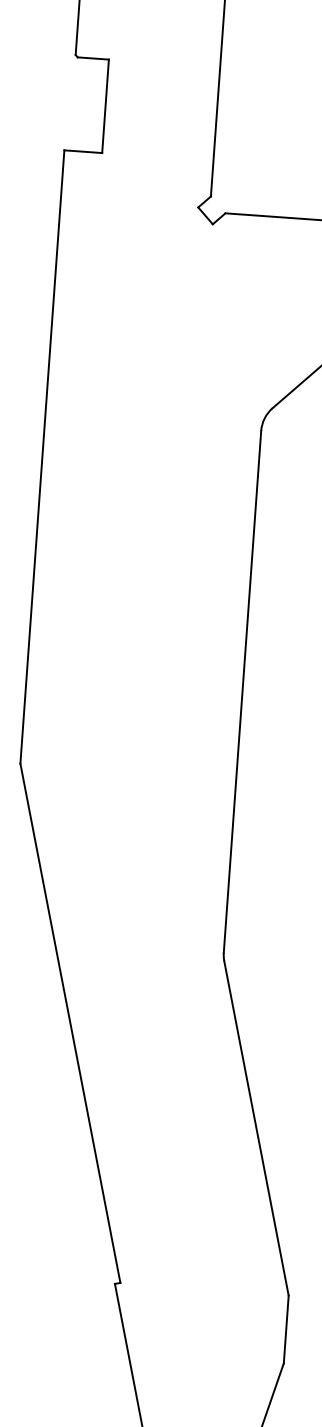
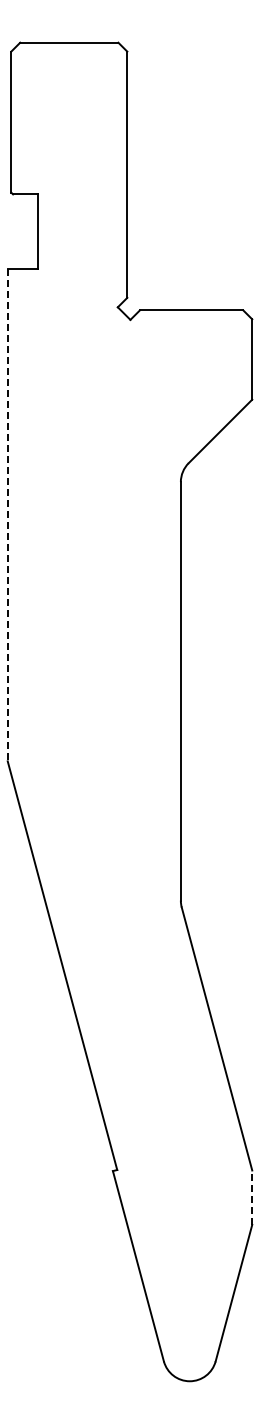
line: (42, 457) -> (7, 515), solid -> dashed
line: (286, 1329) -> (252, 1197), solid -> dashed

